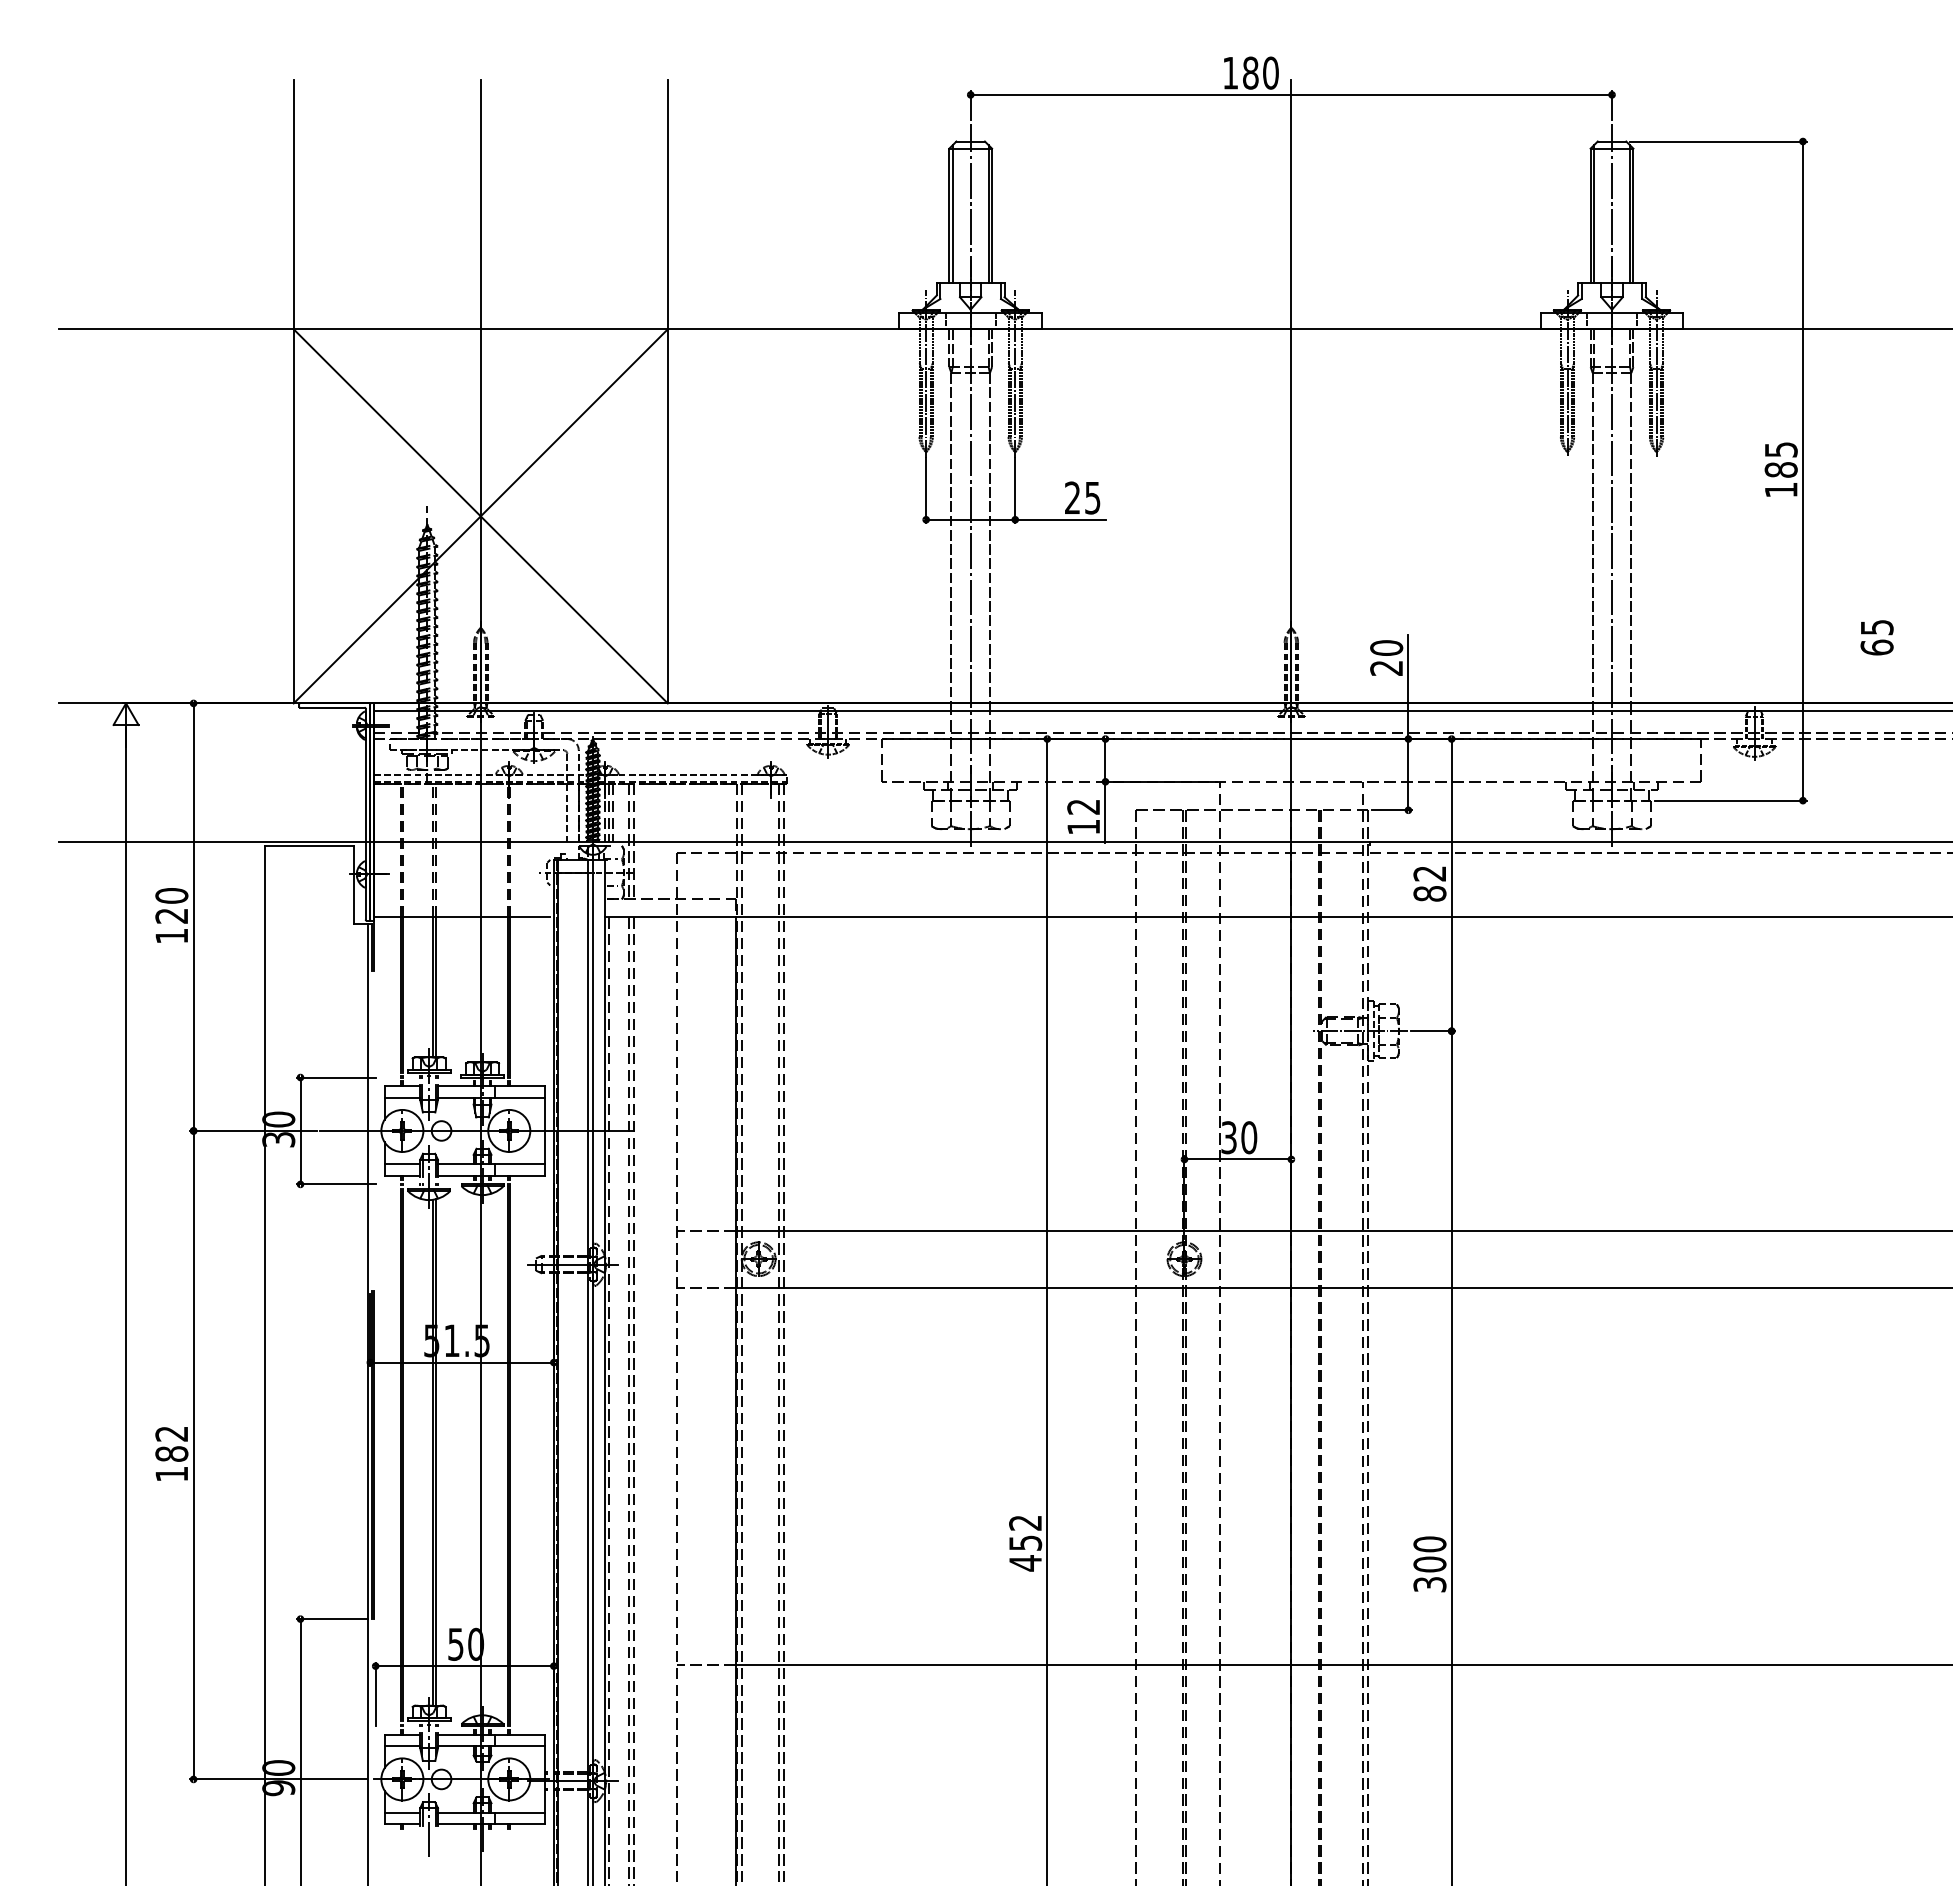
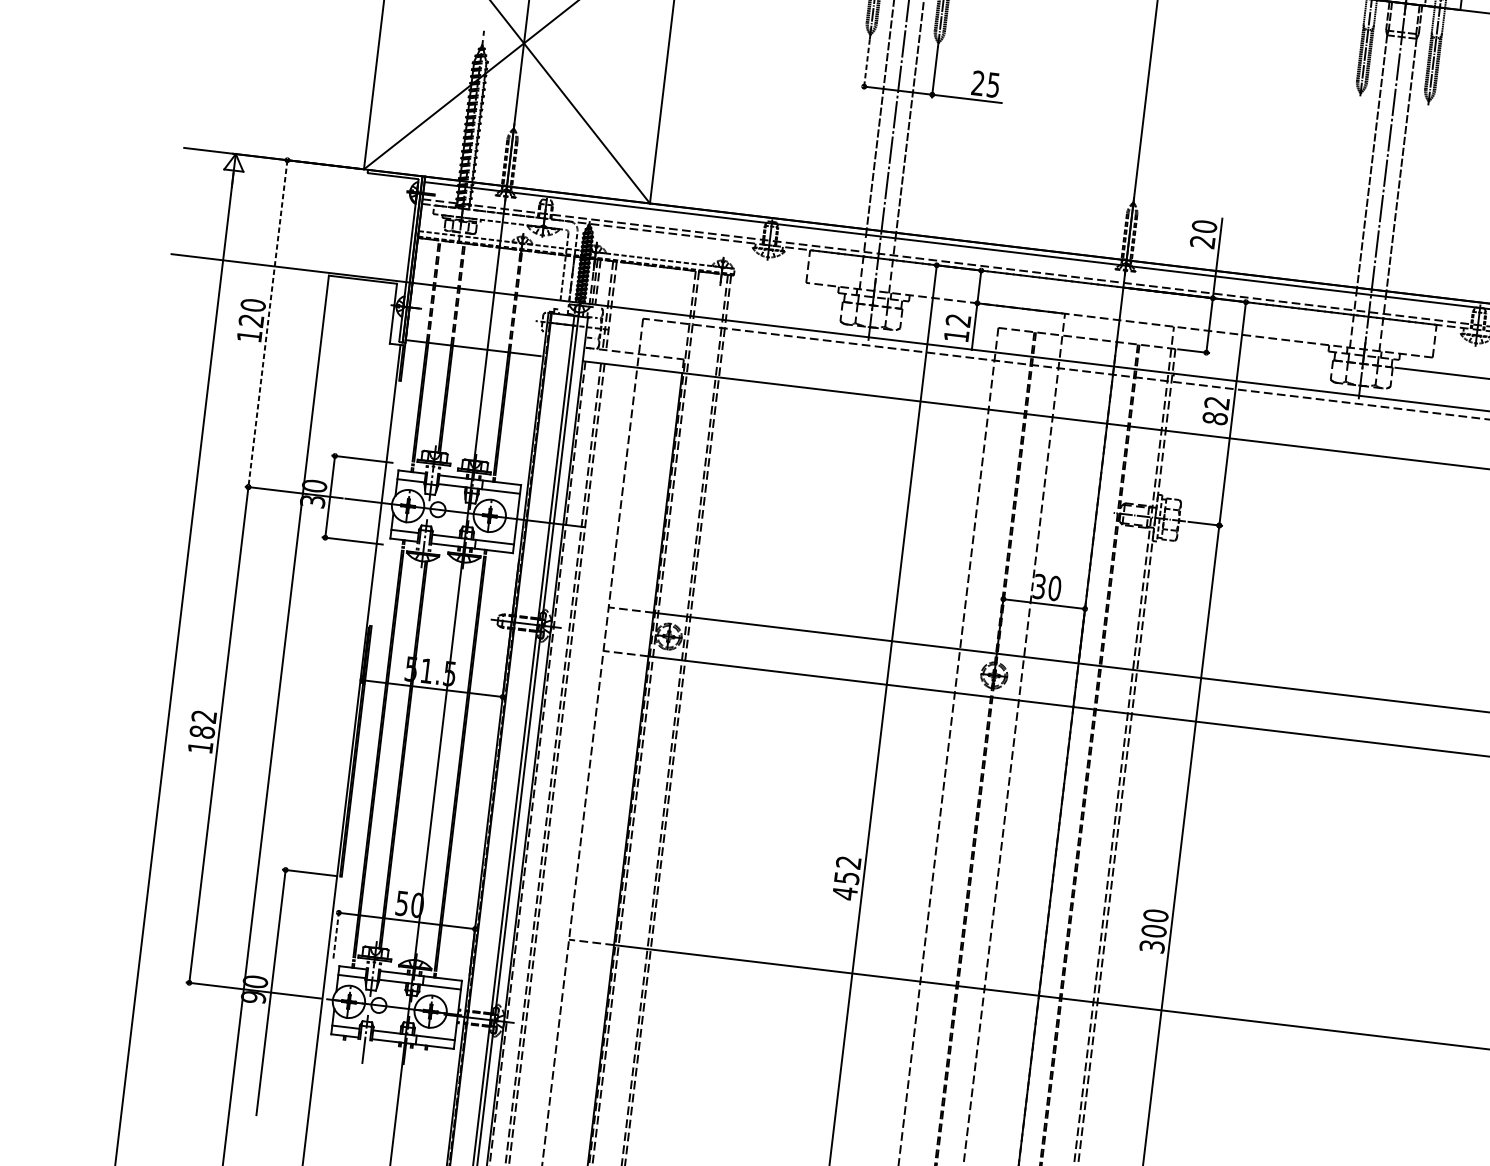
line: (926, 490) -> (867, 64), solid -> dashed
line: (193, 917) -> (267, 323), solid -> dashed
line: (375, 1694) -> (336, 934), solid -> dashed

